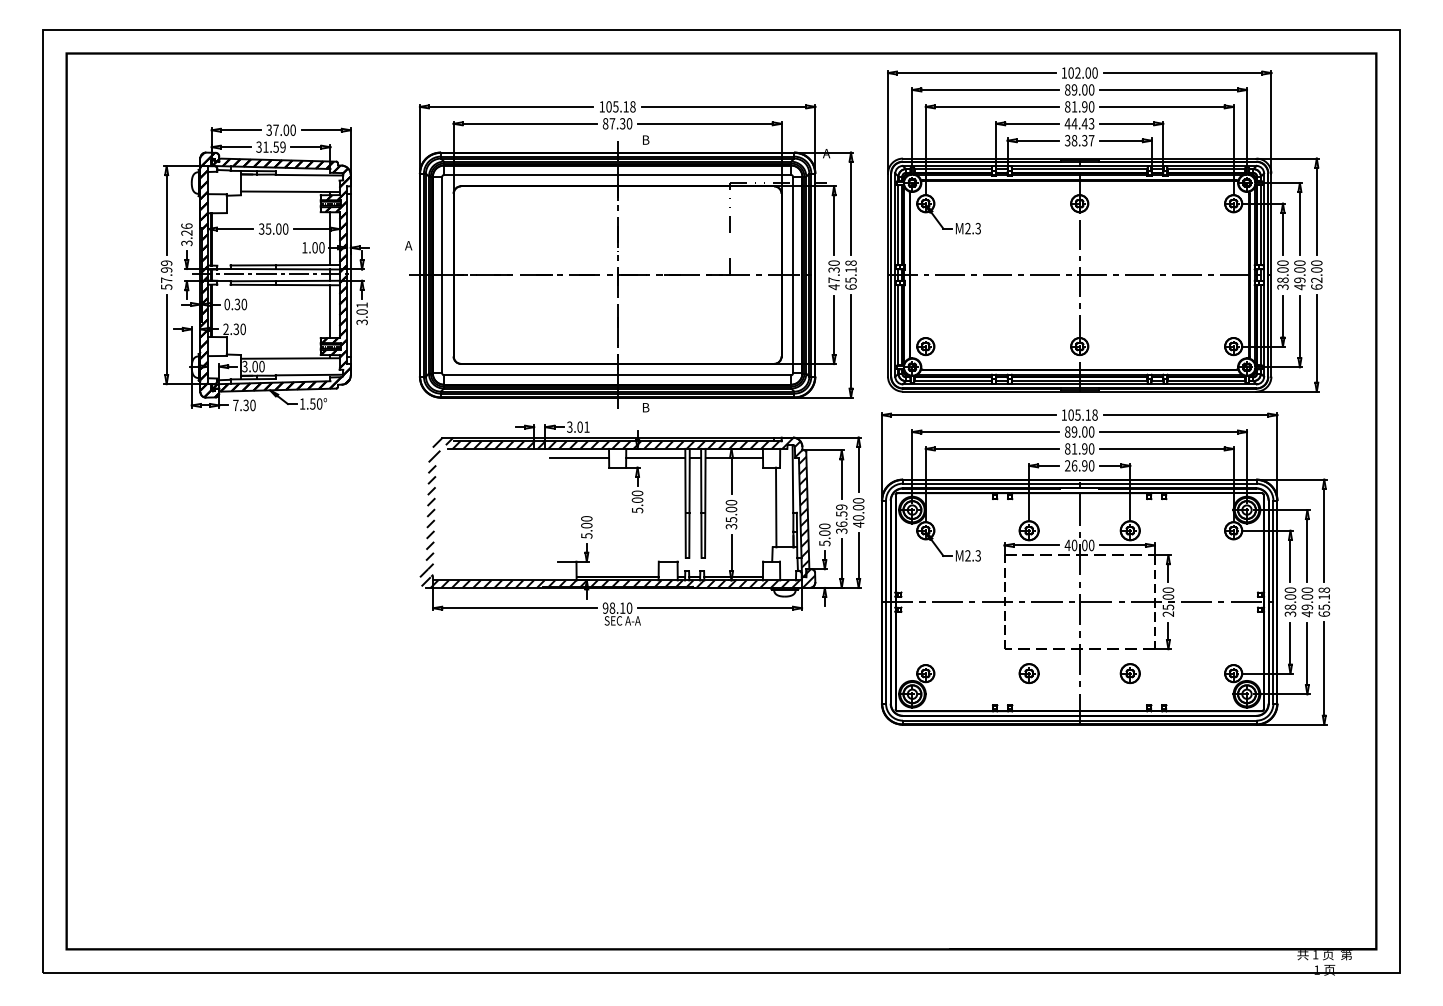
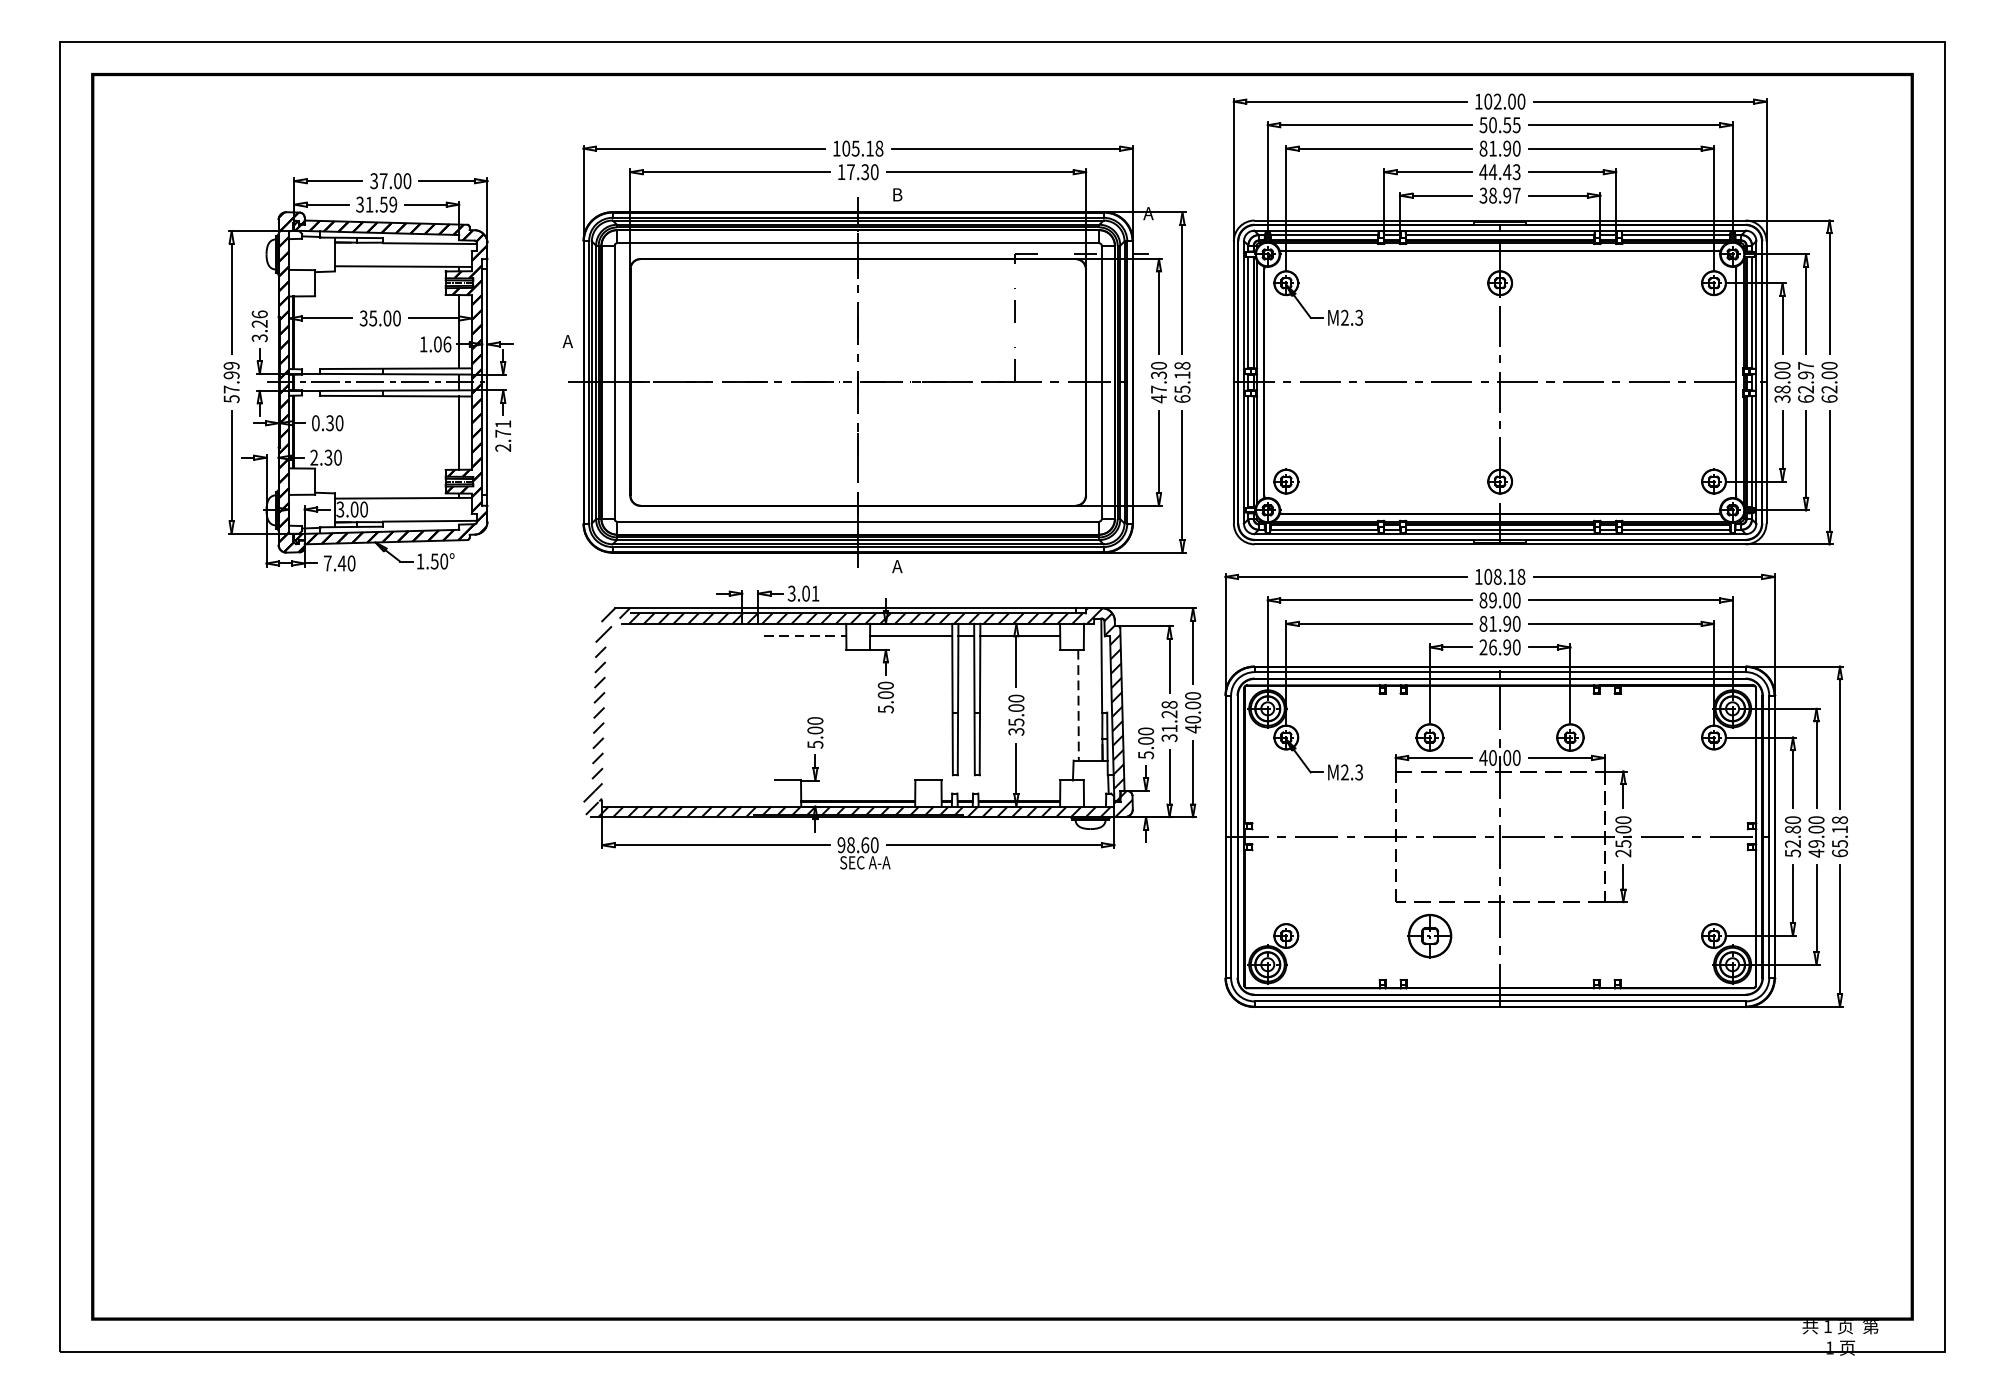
text: (1079, 89) -> (1499, 124), 89.00 -> 50.55
text: (605, 123) -> (841, 171), 87.30 -> 17.30
text: (1084, 140) -> (1506, 195), 38.37 -> 38.97
text: (321, 247) -> (446, 344), 1.00 -> 1.06
text: (1299, 275) -> (1805, 382), 49.00 -> 62.97
text: (361, 317) -> (502, 441), 3.01 -> 2.71
text: (246, 405) -> (342, 563), 7.30 -> 7.40
text: (645, 407) -> (896, 566), B -> A
text: (1077, 414) -> (1497, 576), 105.18 -> 108.18
line: (579, 457) -> (805, 635), solid -> dashed
line: (776, 507) -> (1078, 705), solid -> dashed
text: (841, 515) -> (1169, 716), 36.59 -> 31.28
text: (1290, 605) -> (1793, 841), 38.00 -> 52.80
text: (622, 607) -> (864, 844), 98.10 -> 98.60
part: (1028, 673) -> (1429, 935), size x1.6
part: (1129, 673) -> (1569, 935), removed

